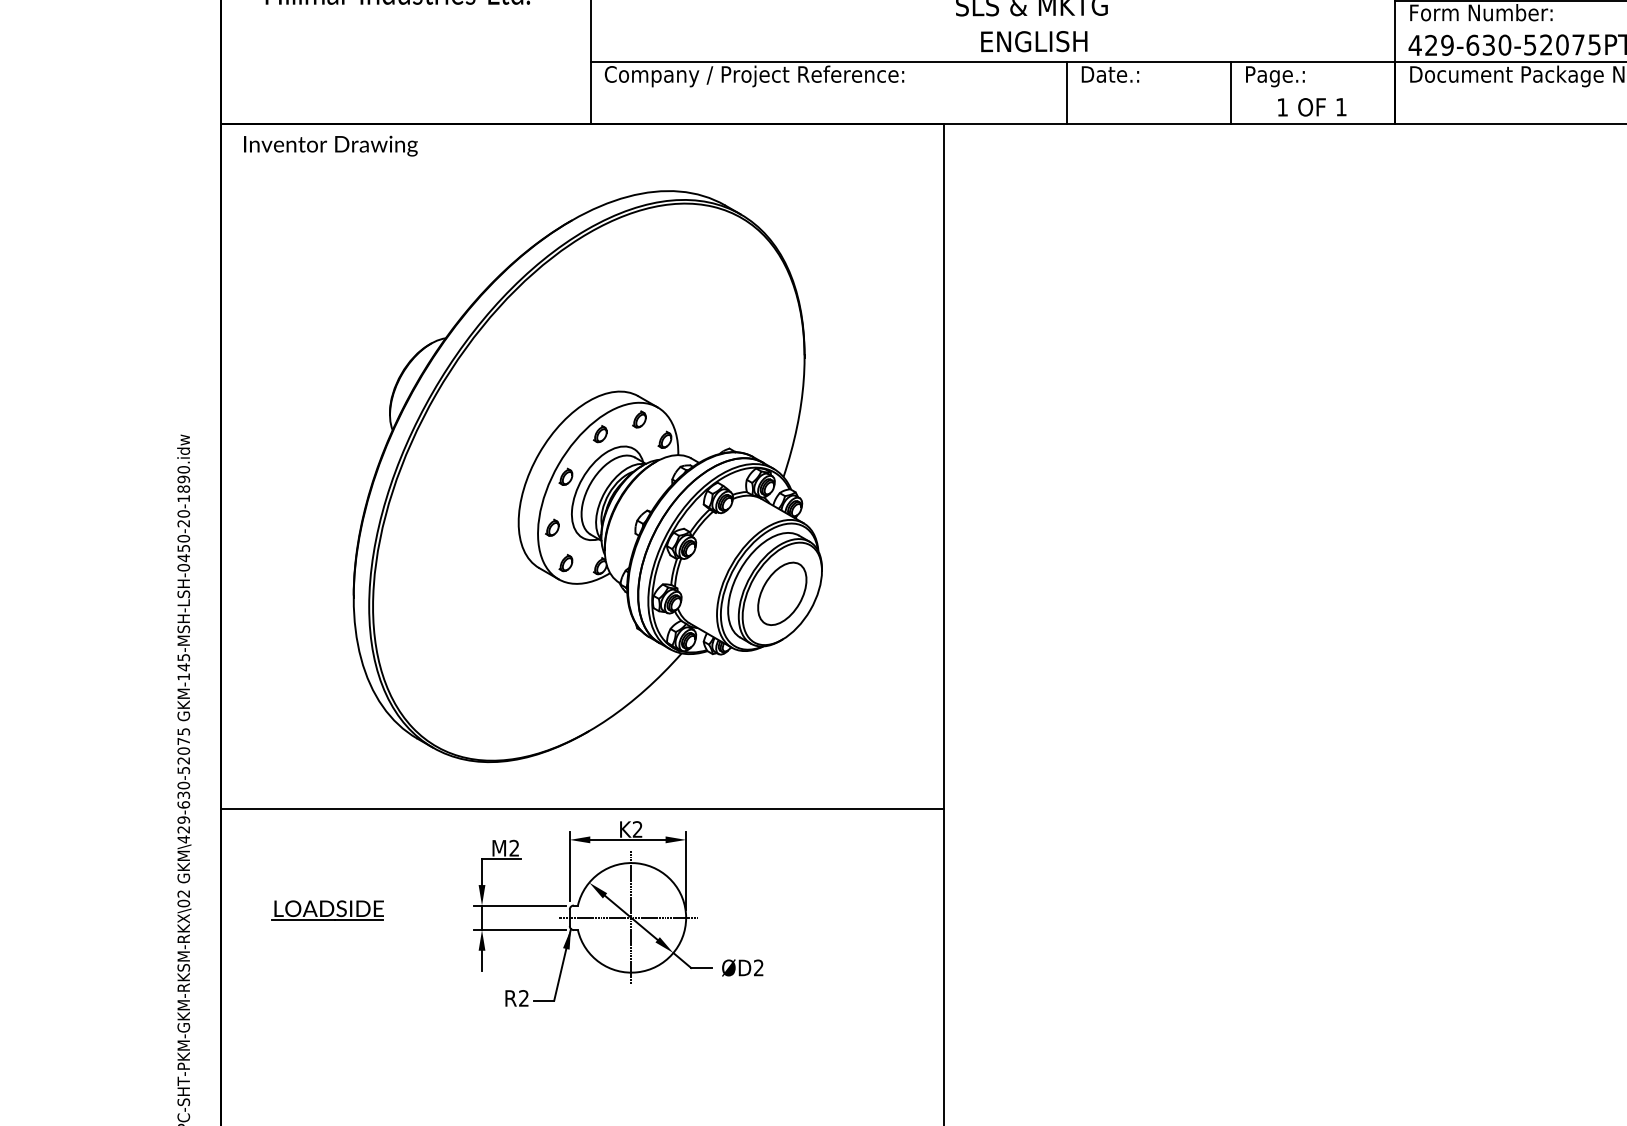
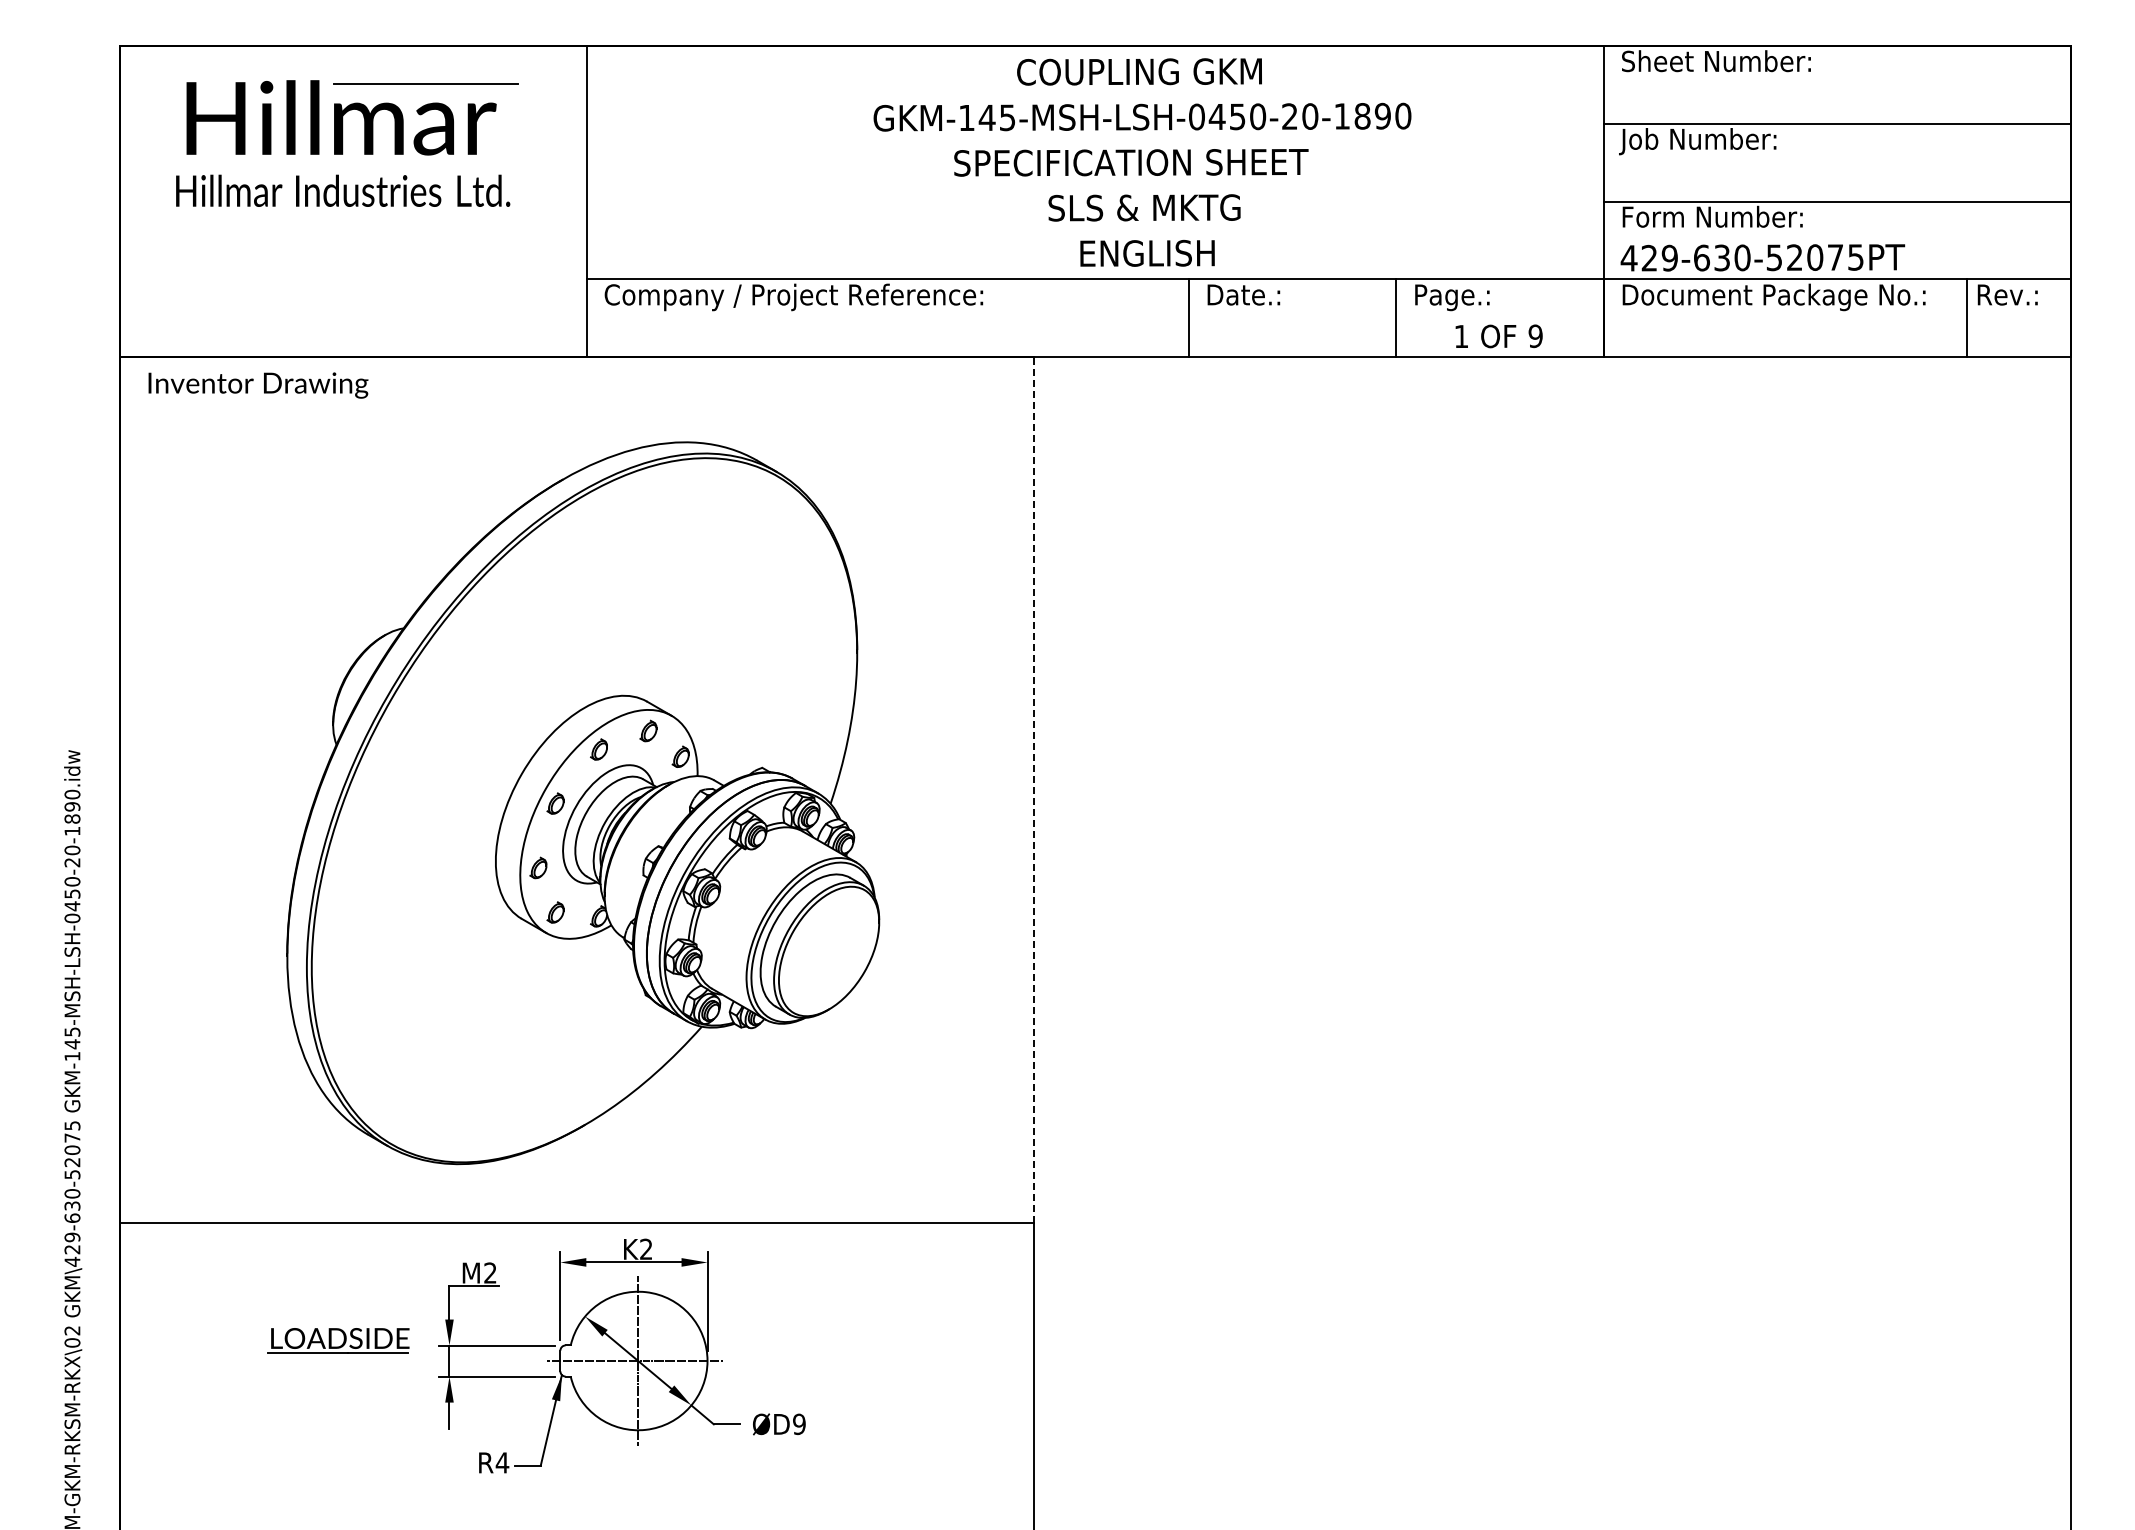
text: (1341, 107) -> (1535, 336), 1 -> 9
line: (944, 466) -> (1033, 790), solid -> dashed
part: (781, 593) -> (828, 951), removed
part: (327, 910) -> (338, 1340), moved
text: (758, 968) -> (799, 1424), ØD2 -> ØD9
text: (523, 998) -> (502, 1462), R2 -> R4

